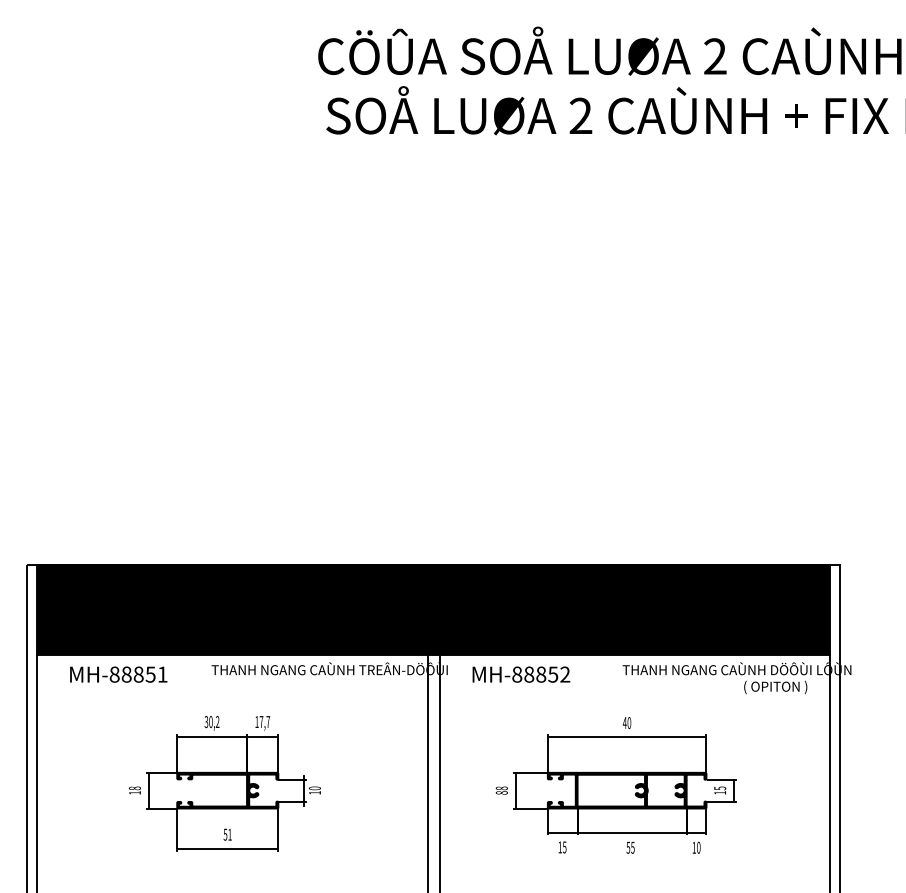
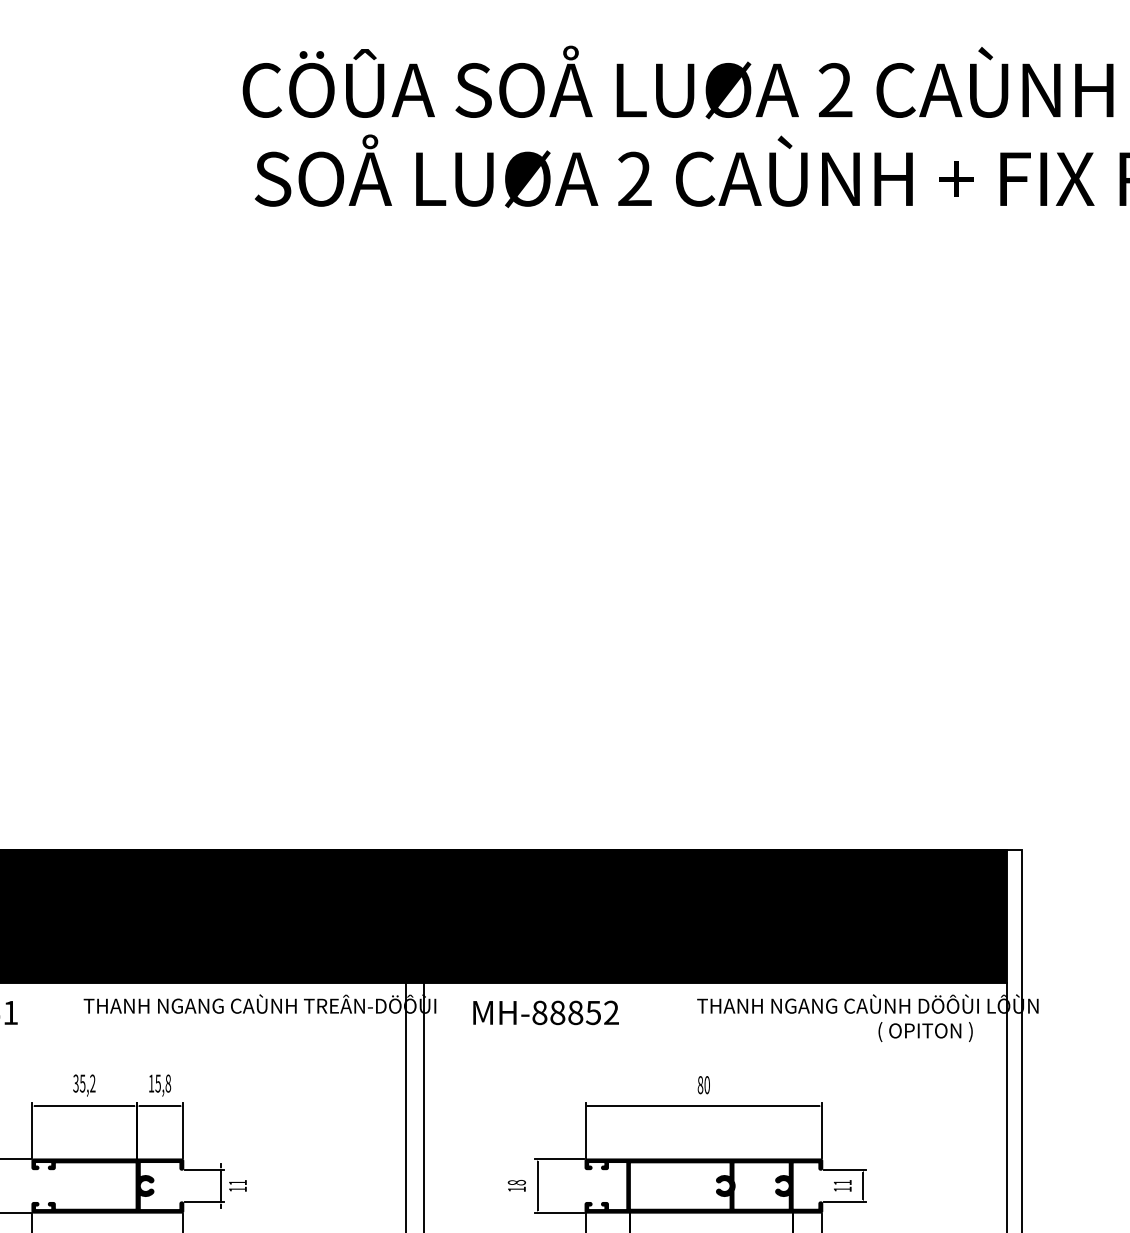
text: (210, 721) -> (82, 1082), 30,2 -> 35,2
text: (264, 722) -> (162, 1084), 17,7 -> 15,8
text: (624, 723) -> (699, 1085), 40 -> 80
text: (314, 788) -> (237, 1182), 10 -> 11
text: (720, 788) -> (843, 1182), 15 -> 11
text: (501, 792) -> (516, 1188), 88 -> 18

